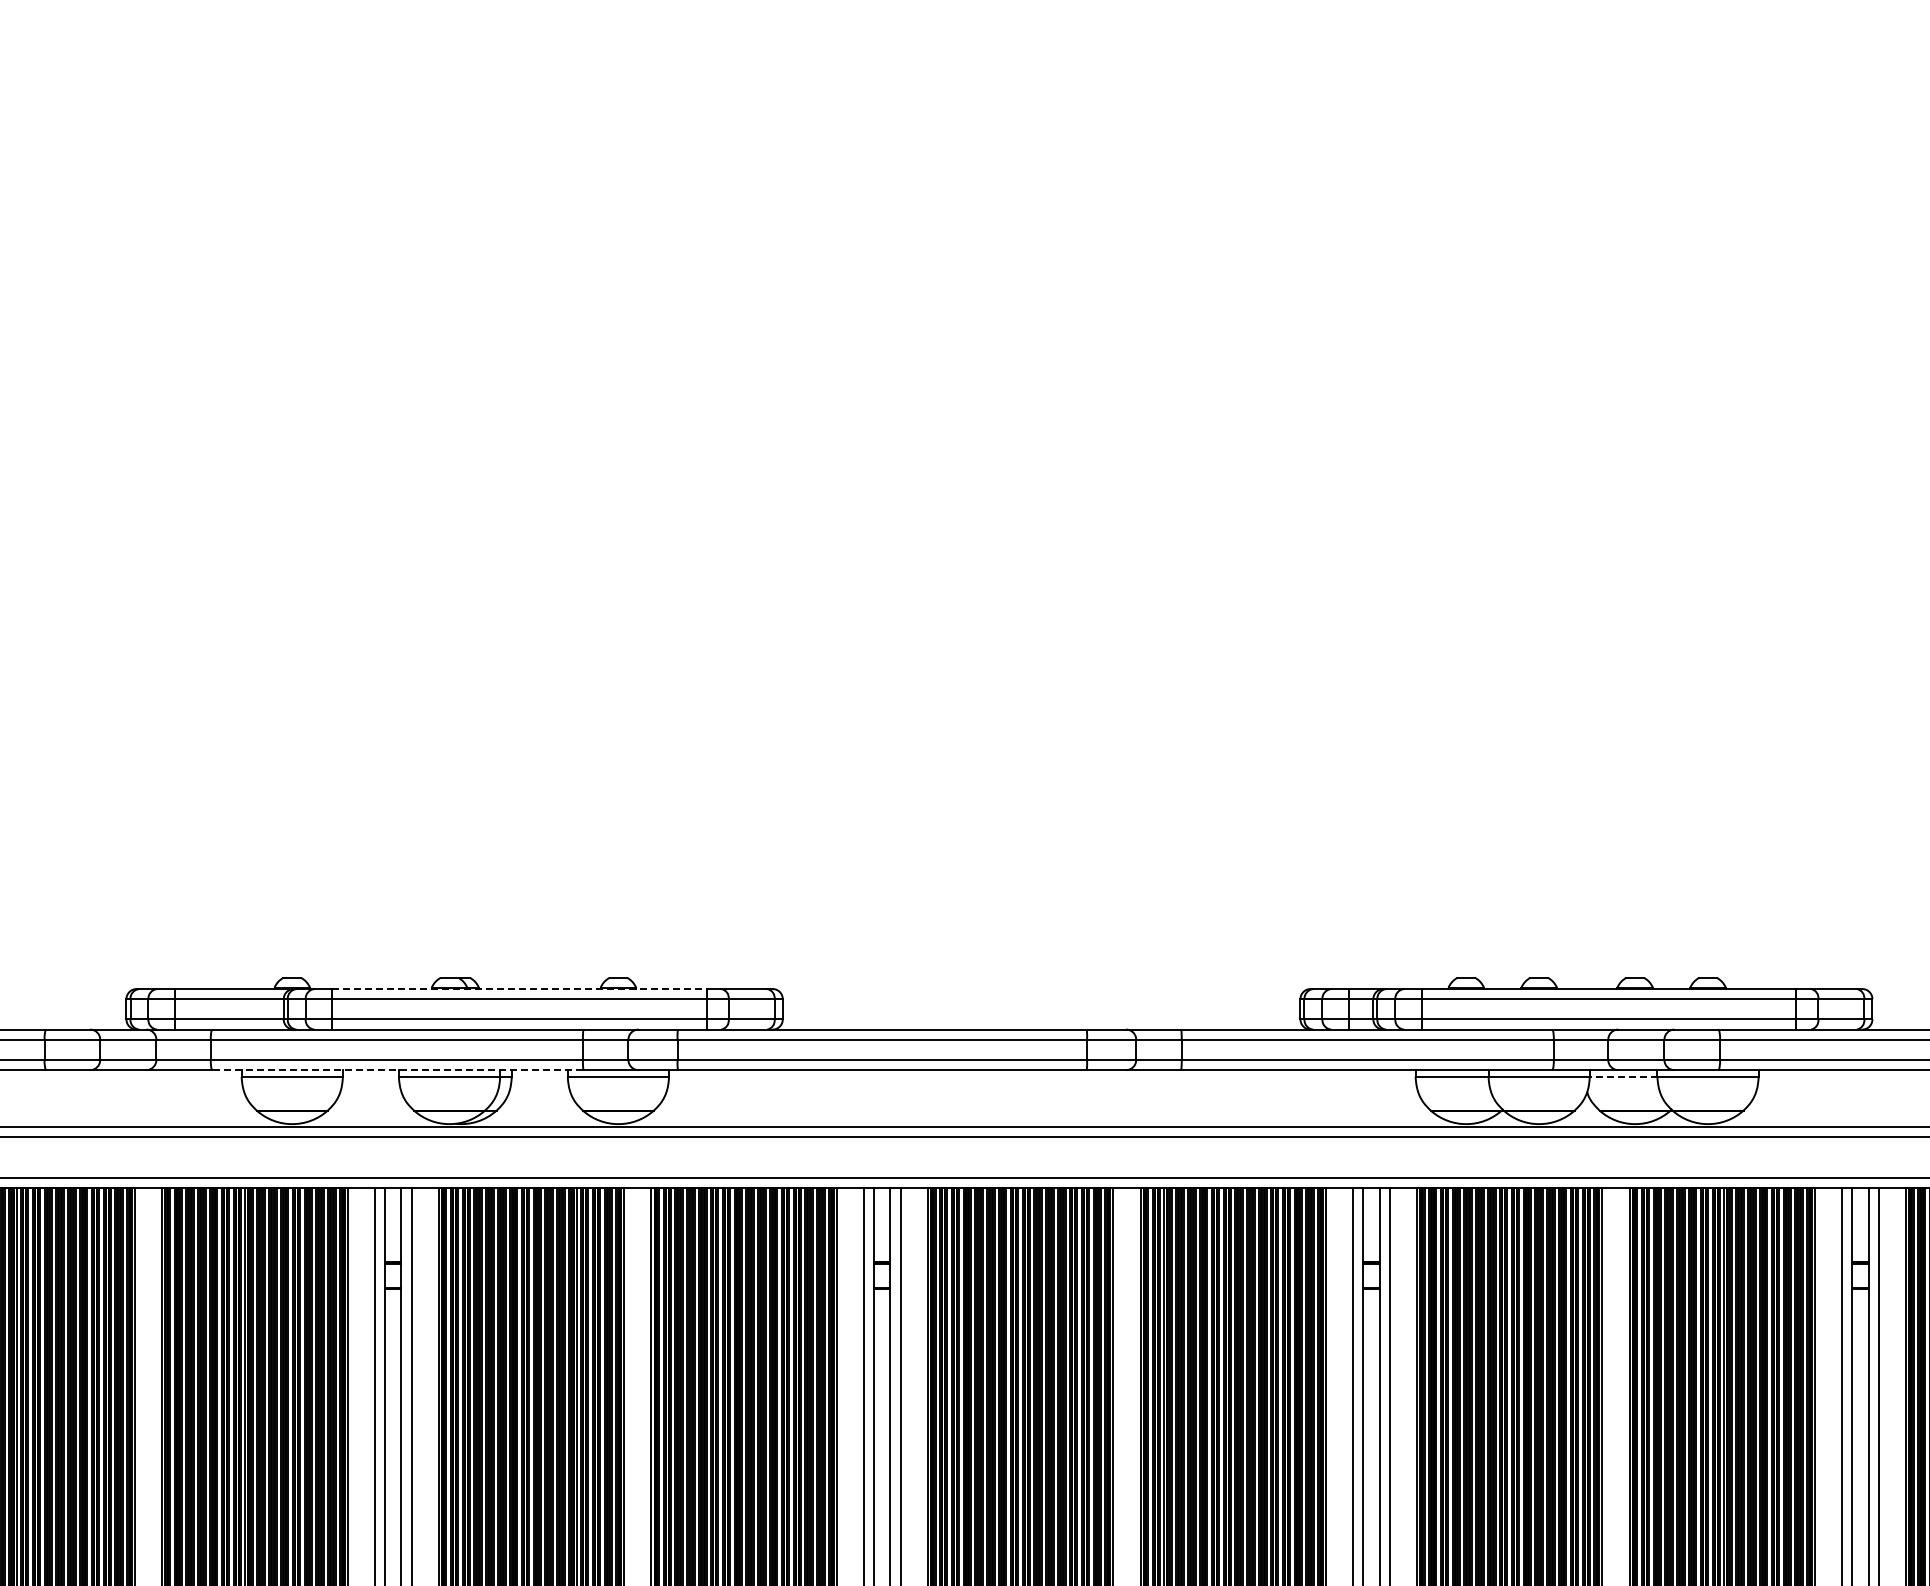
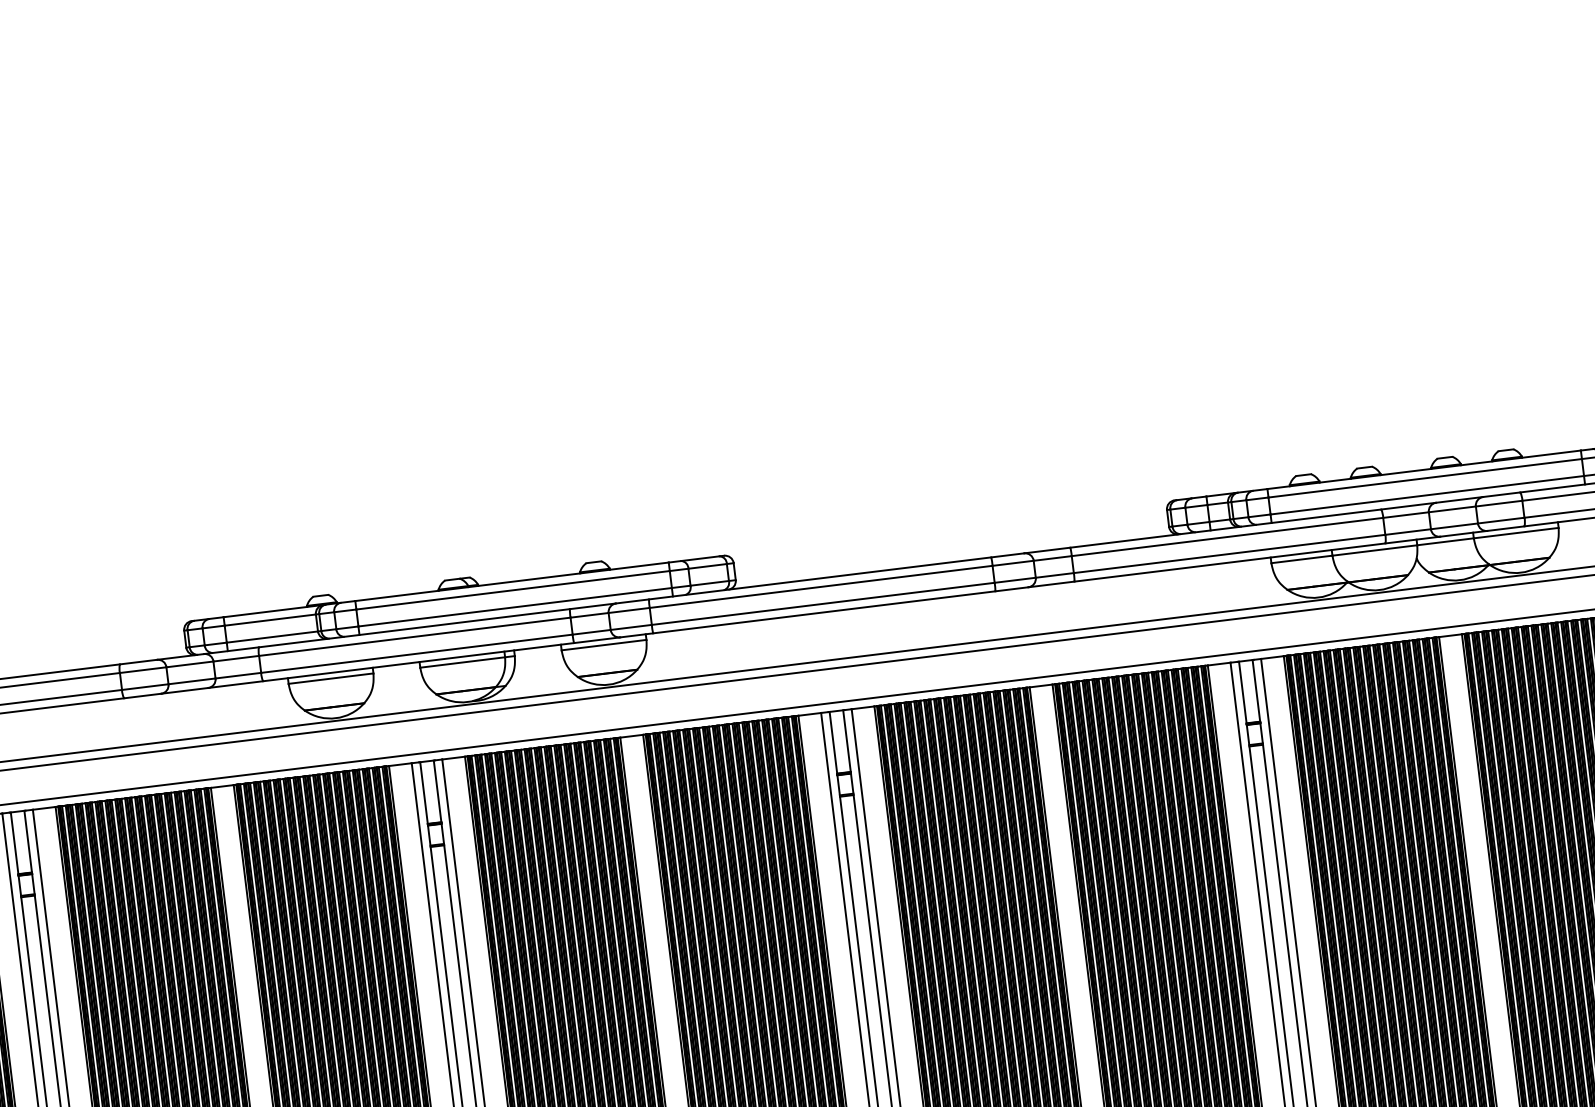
line: (519, 989) -> (512, 582), dashed -> solid
line: (397, 1070) -> (418, 662), dashed -> solid
line: (1623, 1076) -> (1445, 541), dashed -> solid

